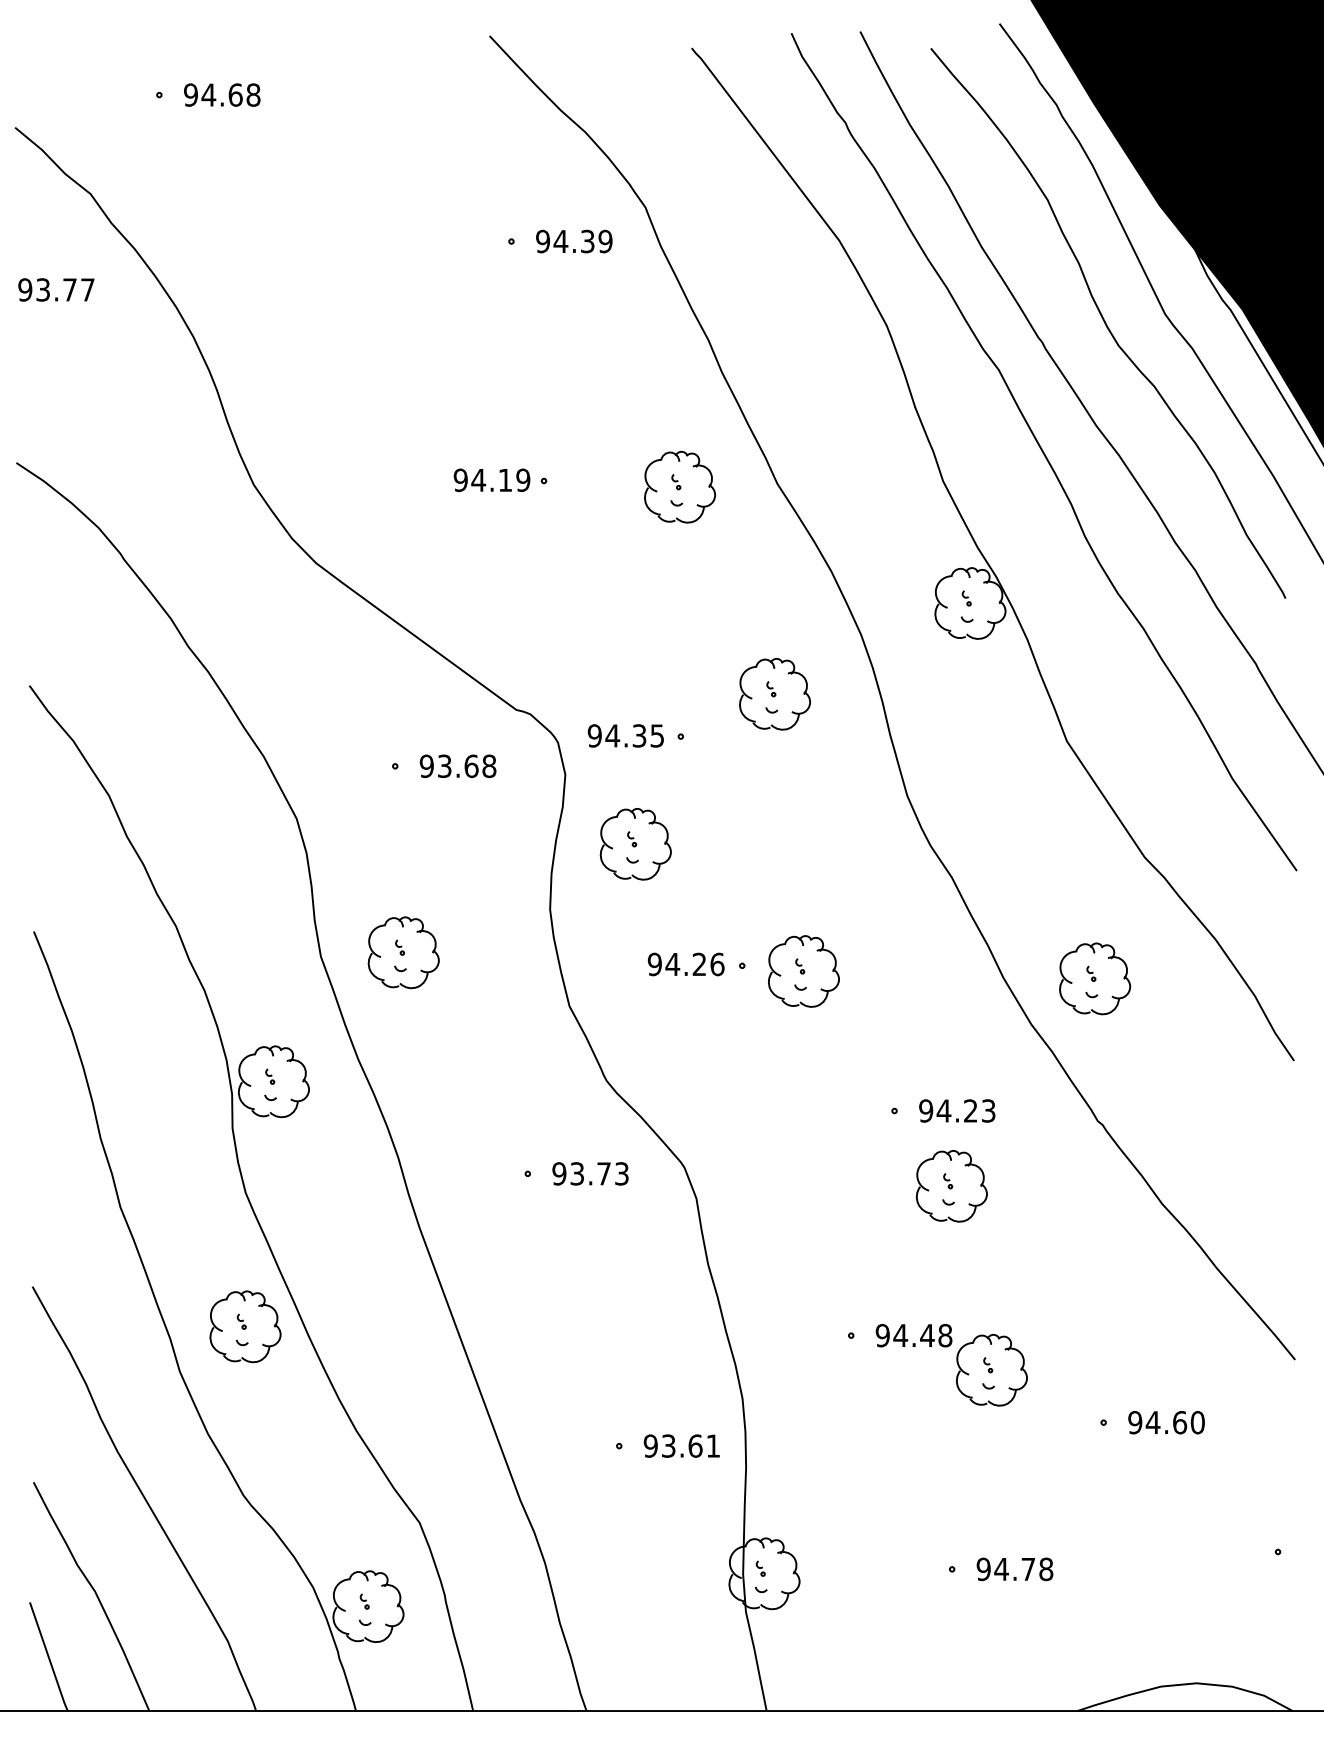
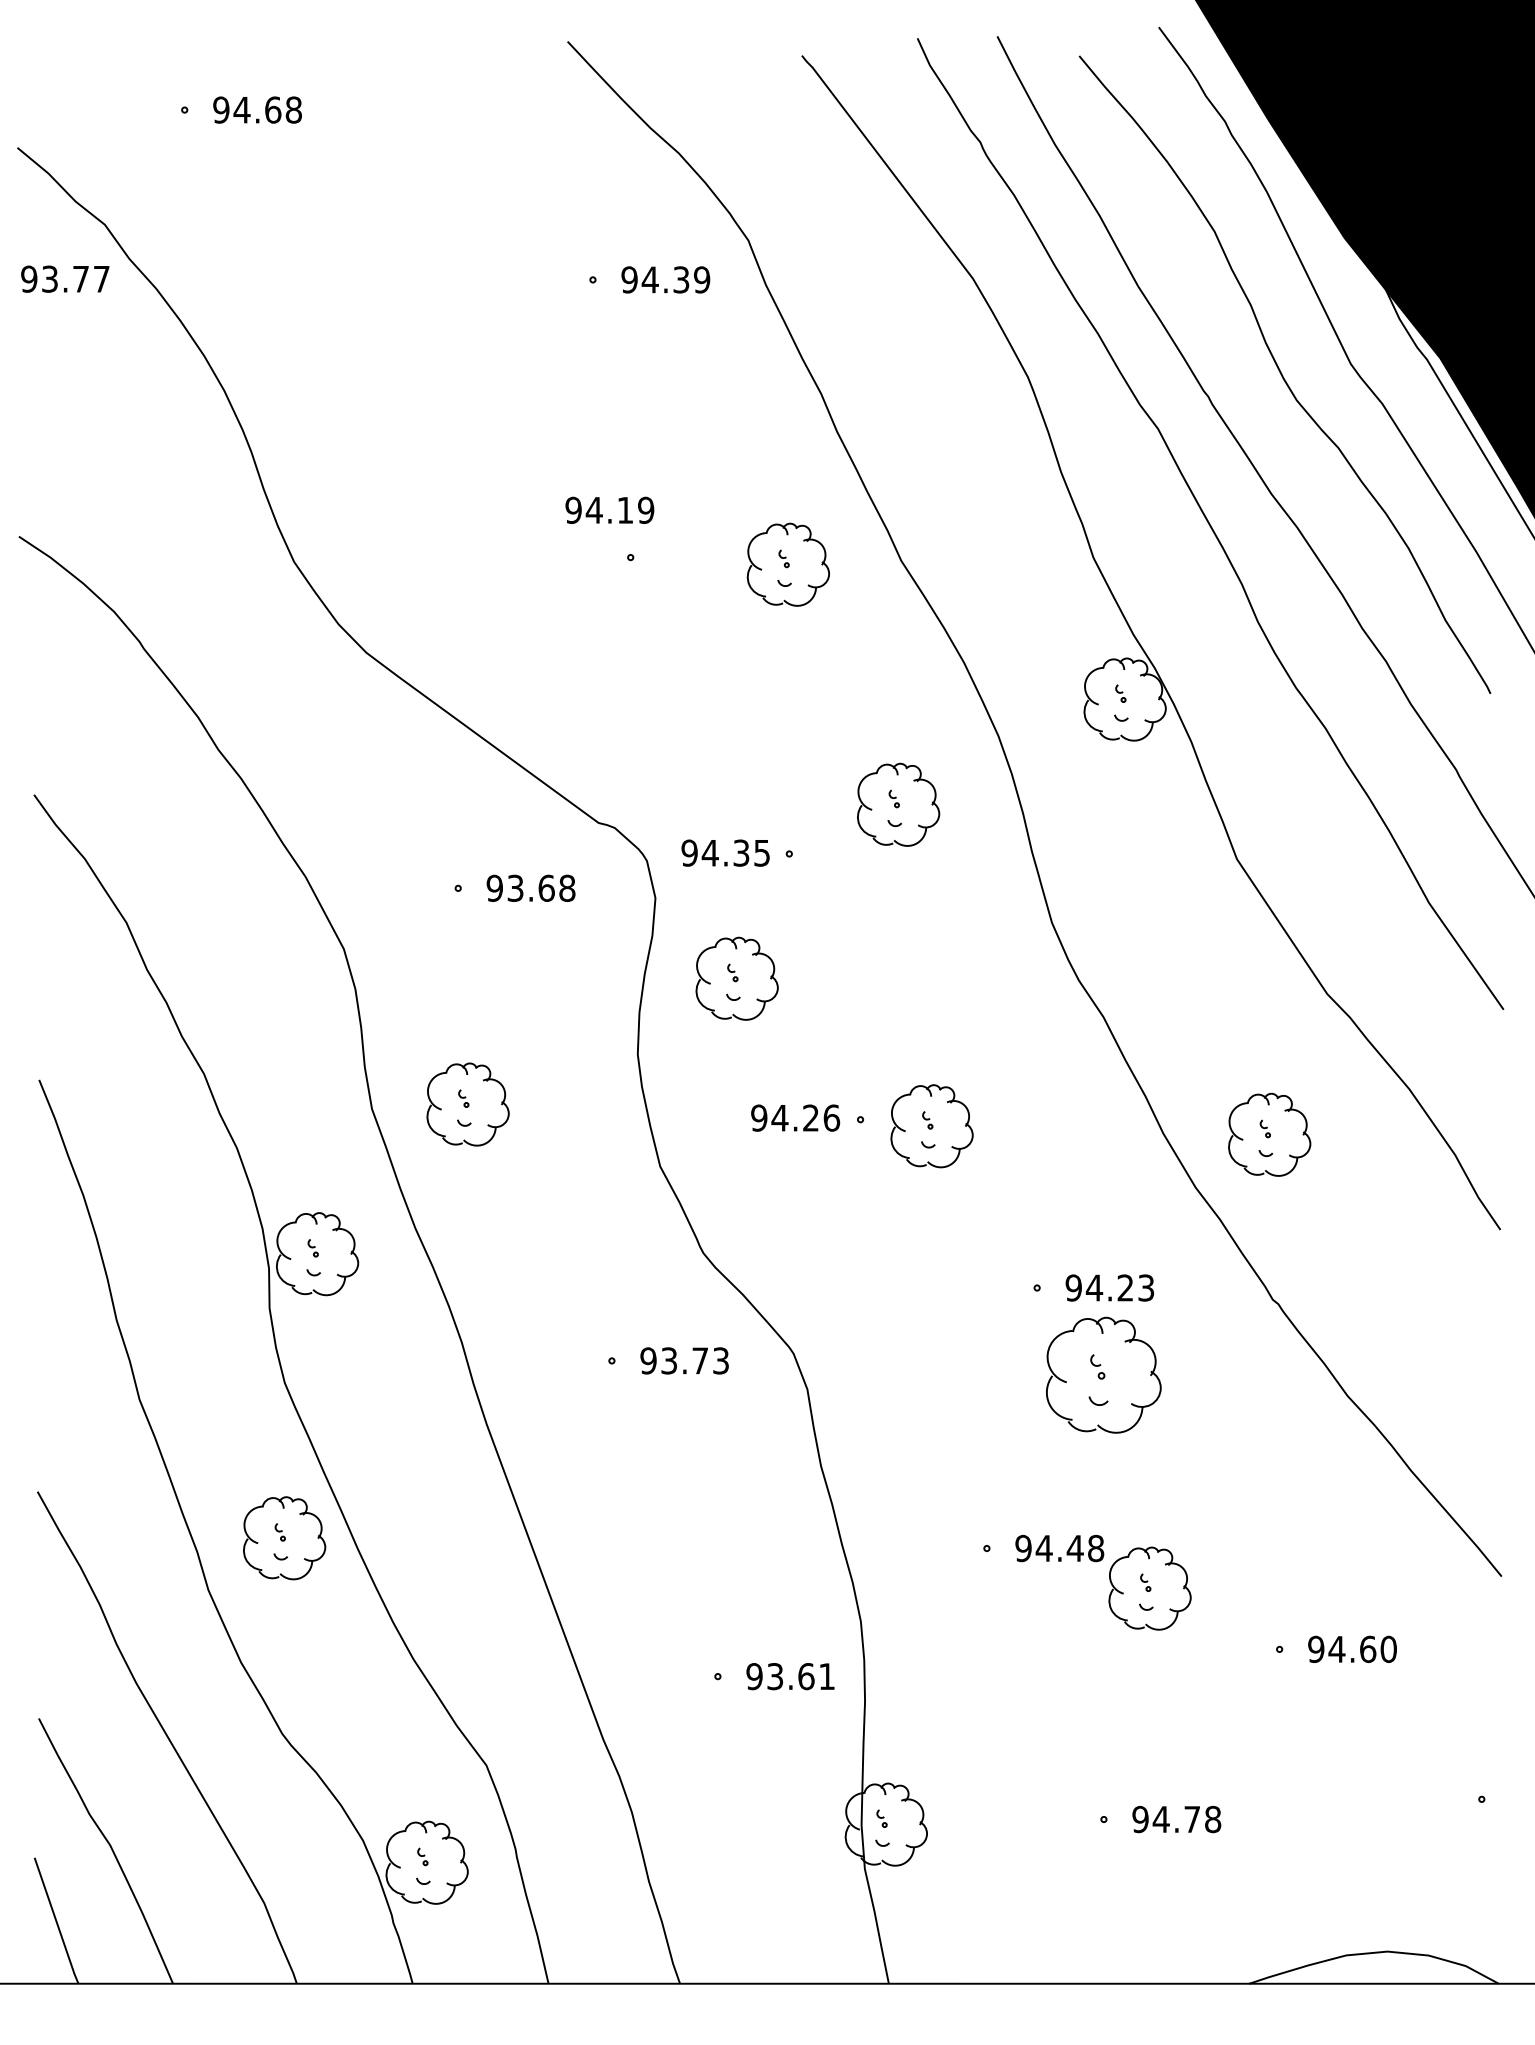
text: (56, 289) -> (65, 278), moved
text: (491, 480) -> (609, 510), moved
part: (951, 1186) -> (1103, 1375), size x1.4

